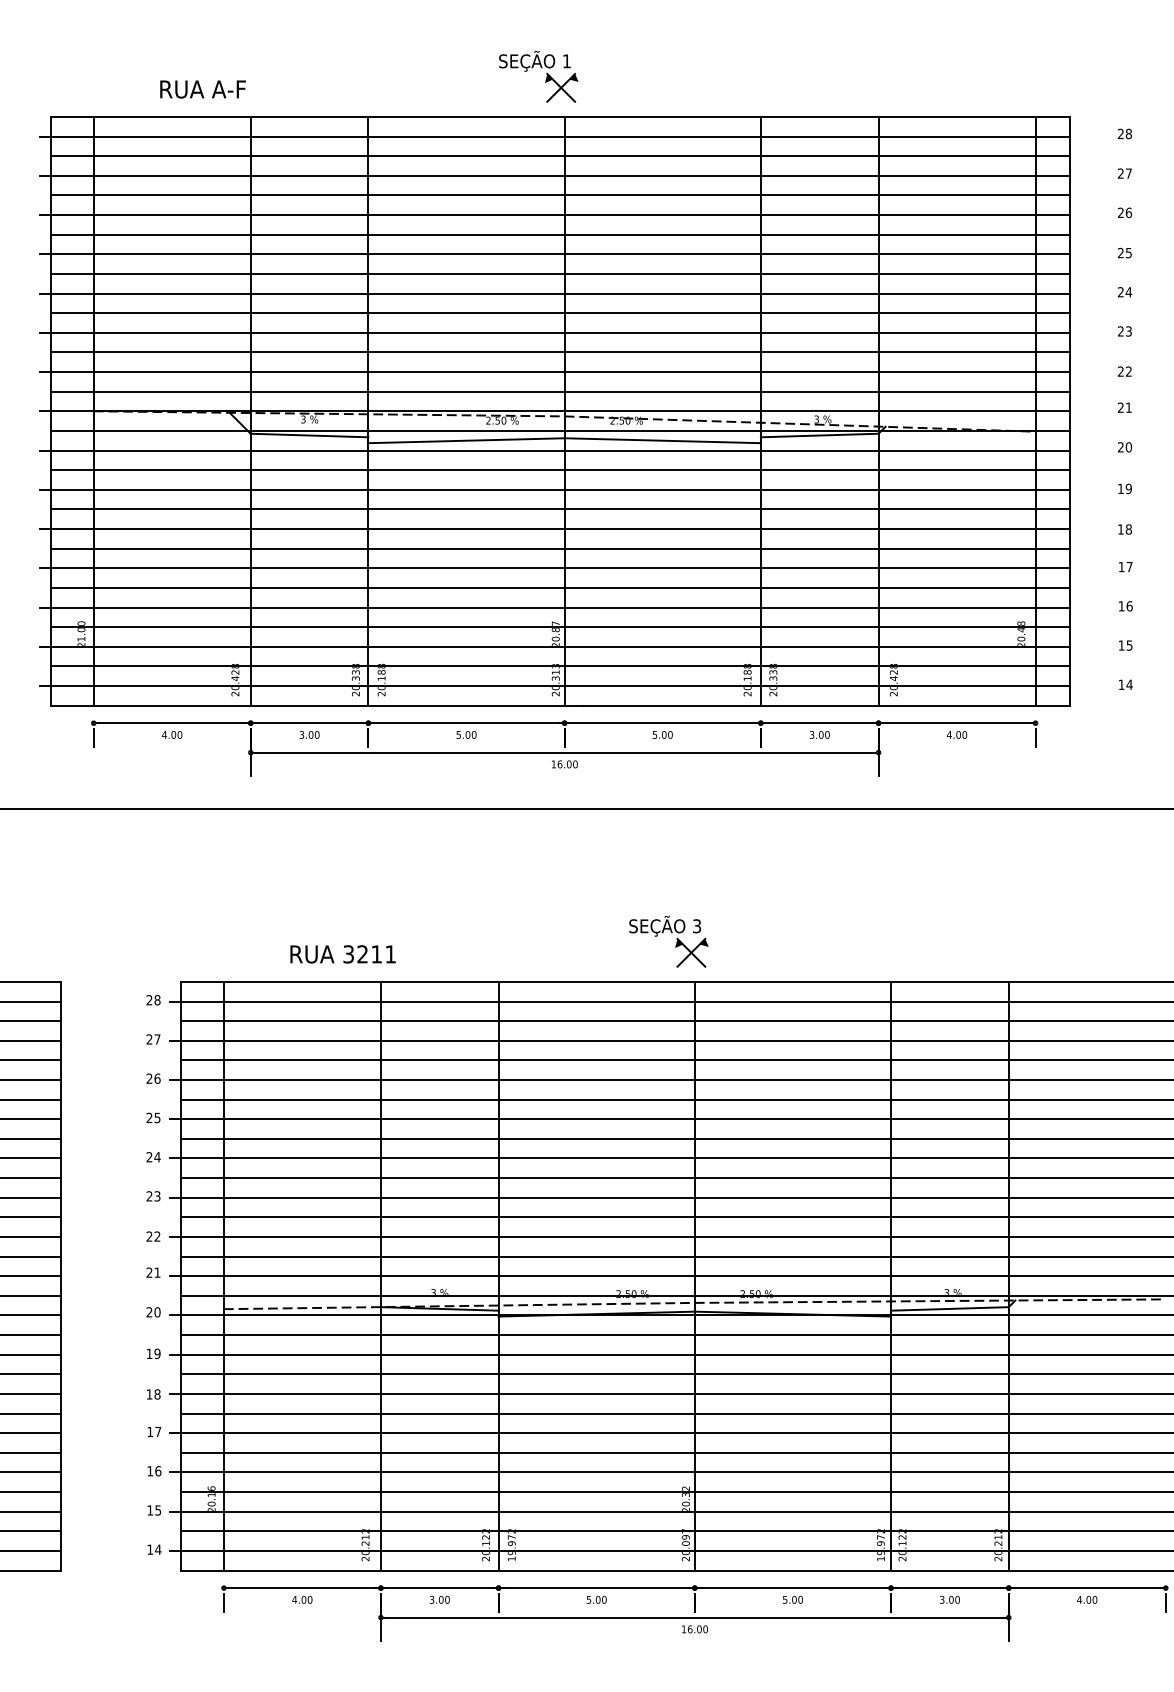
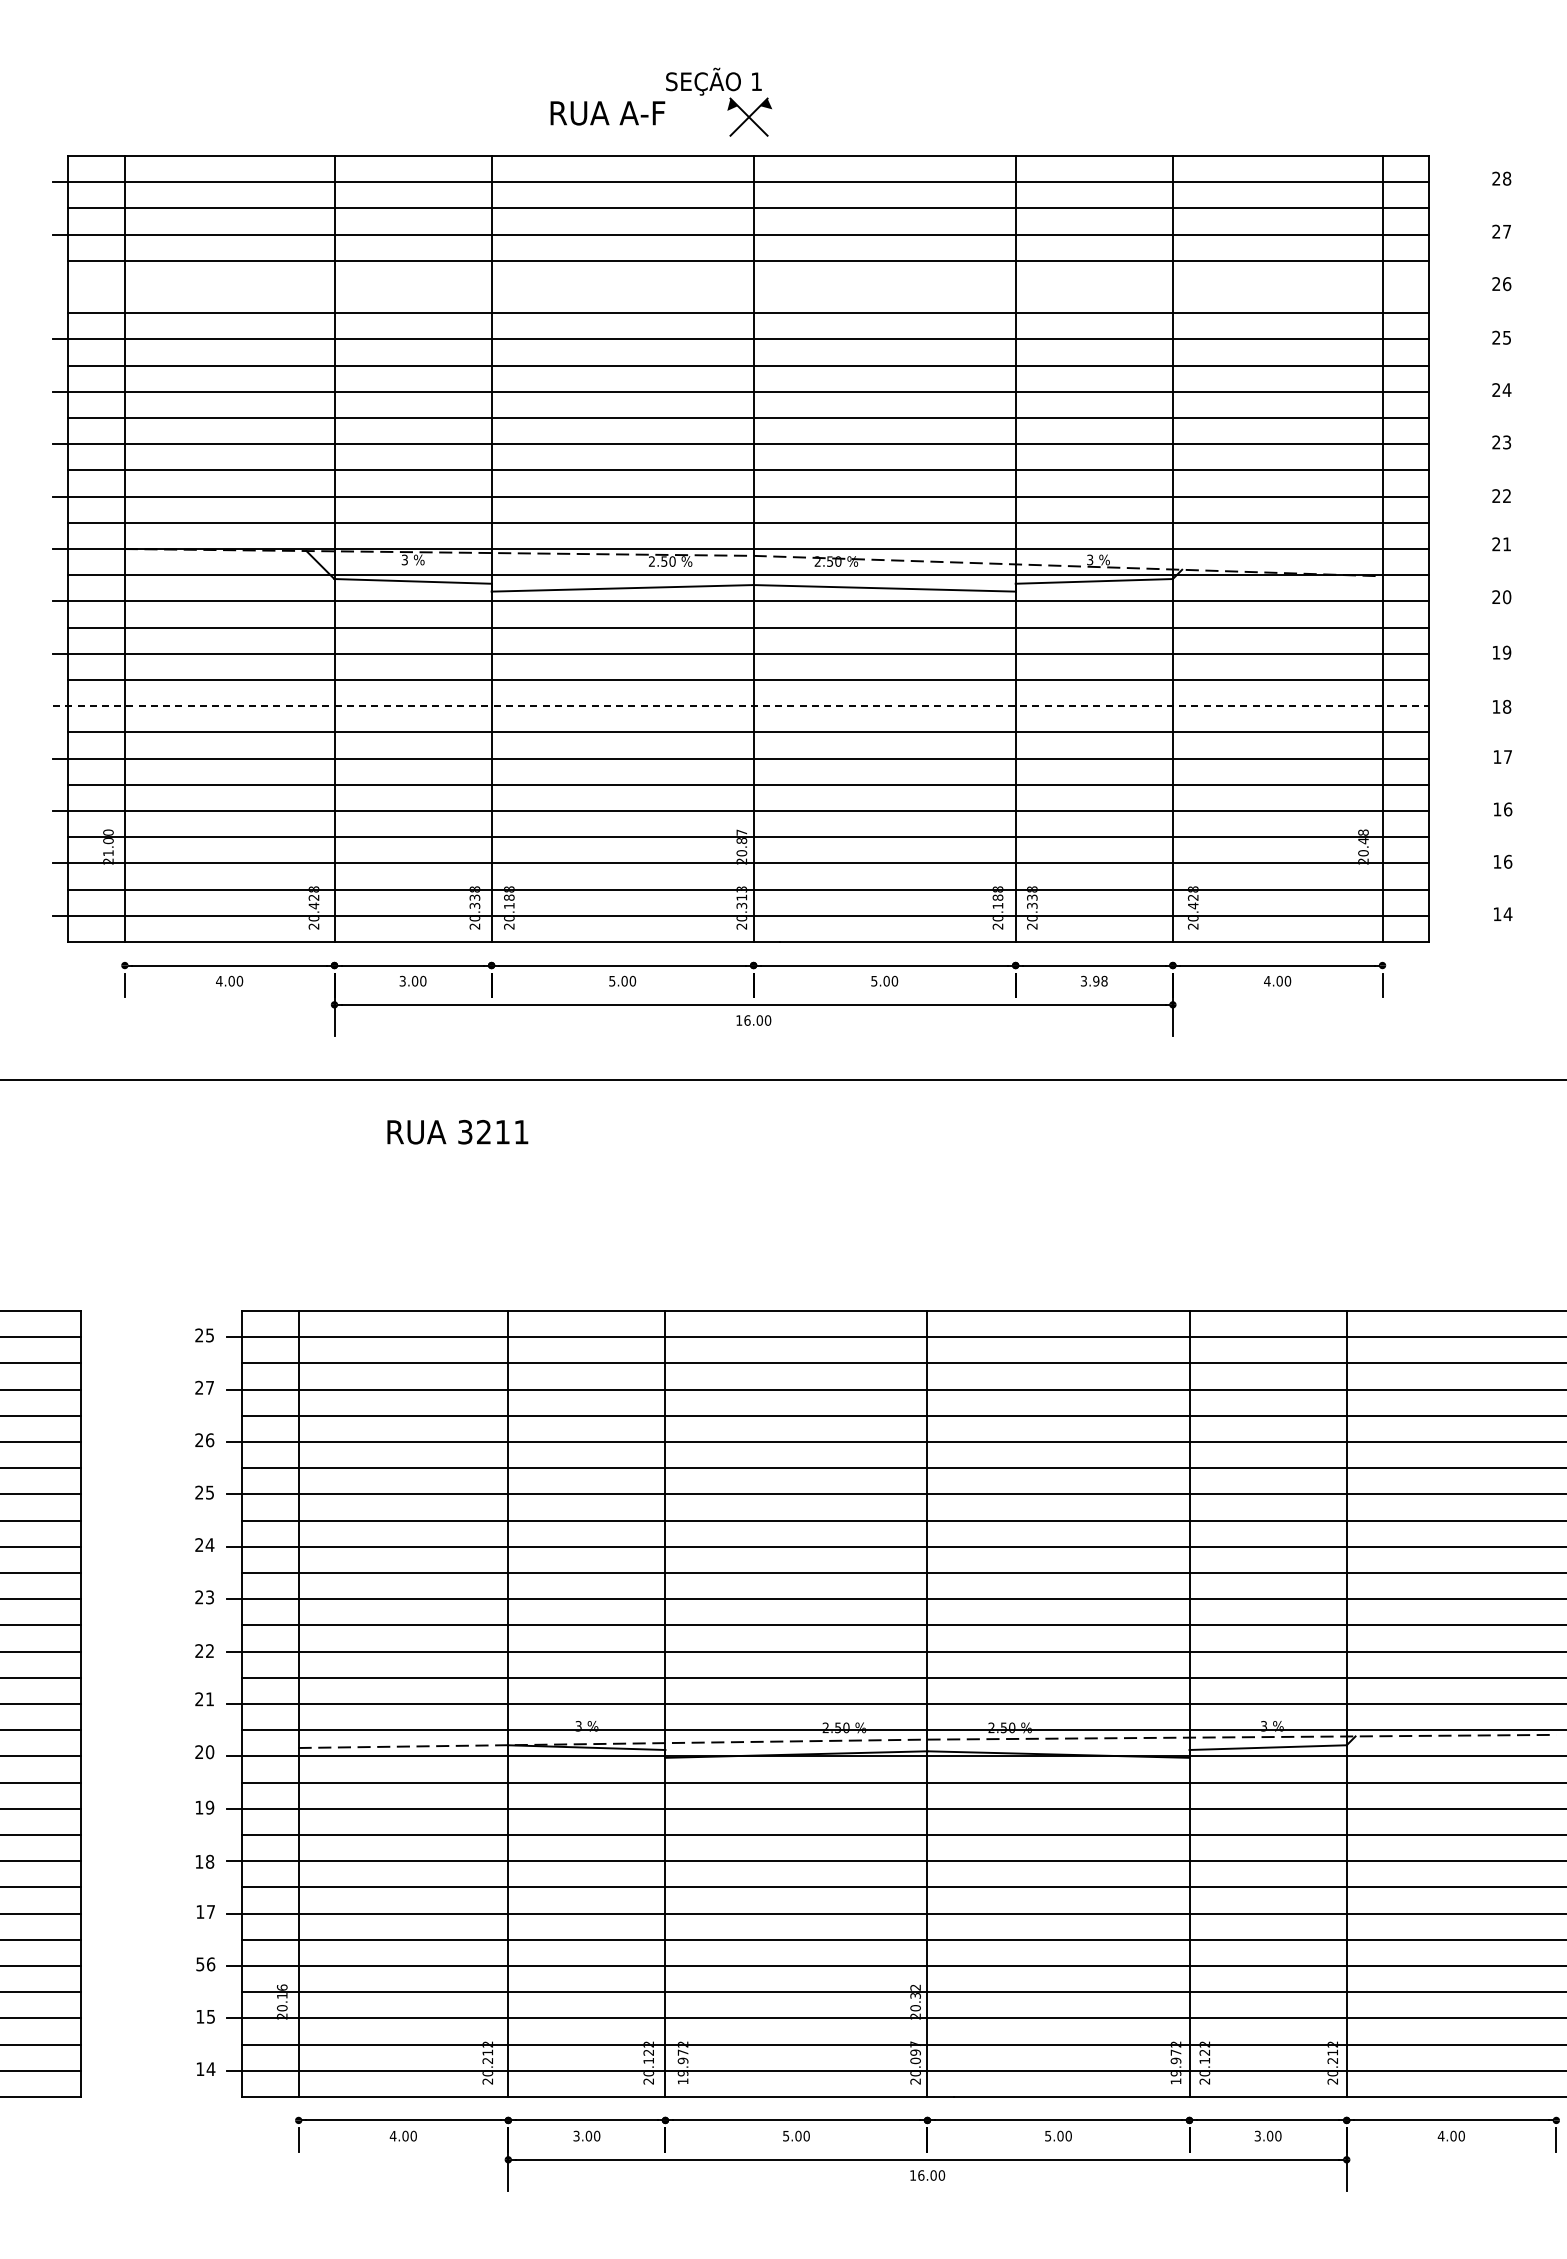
text: (202, 89) -> (607, 113), moved
line: (554, 215) -> (740, 287), removed
line: (554, 529) -> (740, 706), solid -> dashed
text: (1129, 645) -> (1508, 861), 15 -> 16
text: (824, 735) -> (1100, 981), 3.00 -> 3.98
part: (676, 943) -> (902, 1259), removed
text: (342, 954) -> (457, 1132), moved
text: (157, 1000) -> (210, 1335), 28 -> 25
text: (150, 1471) -> (200, 1964), 16 -> 56

